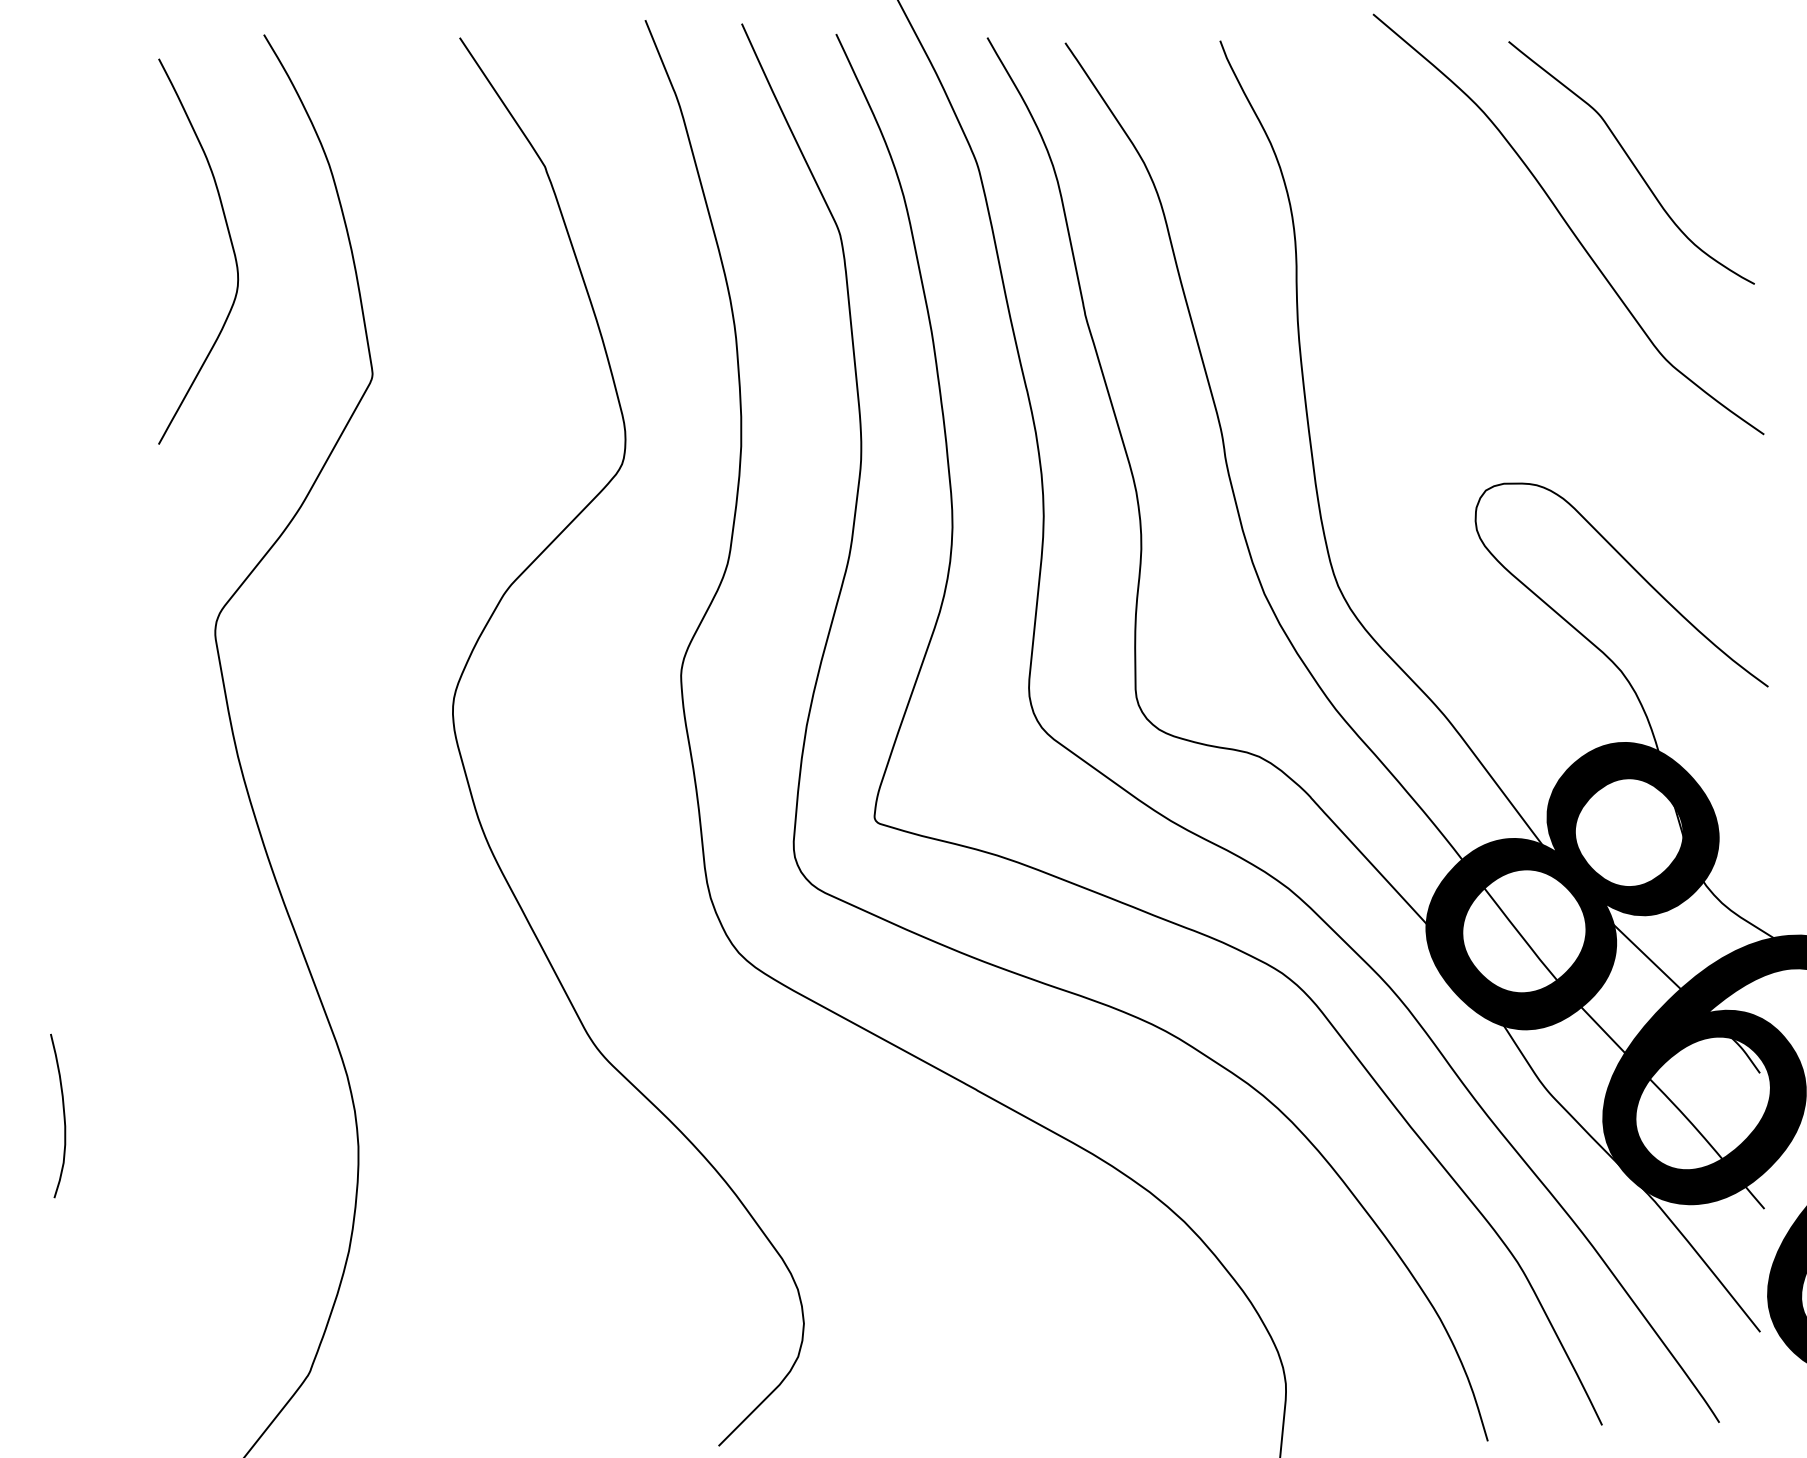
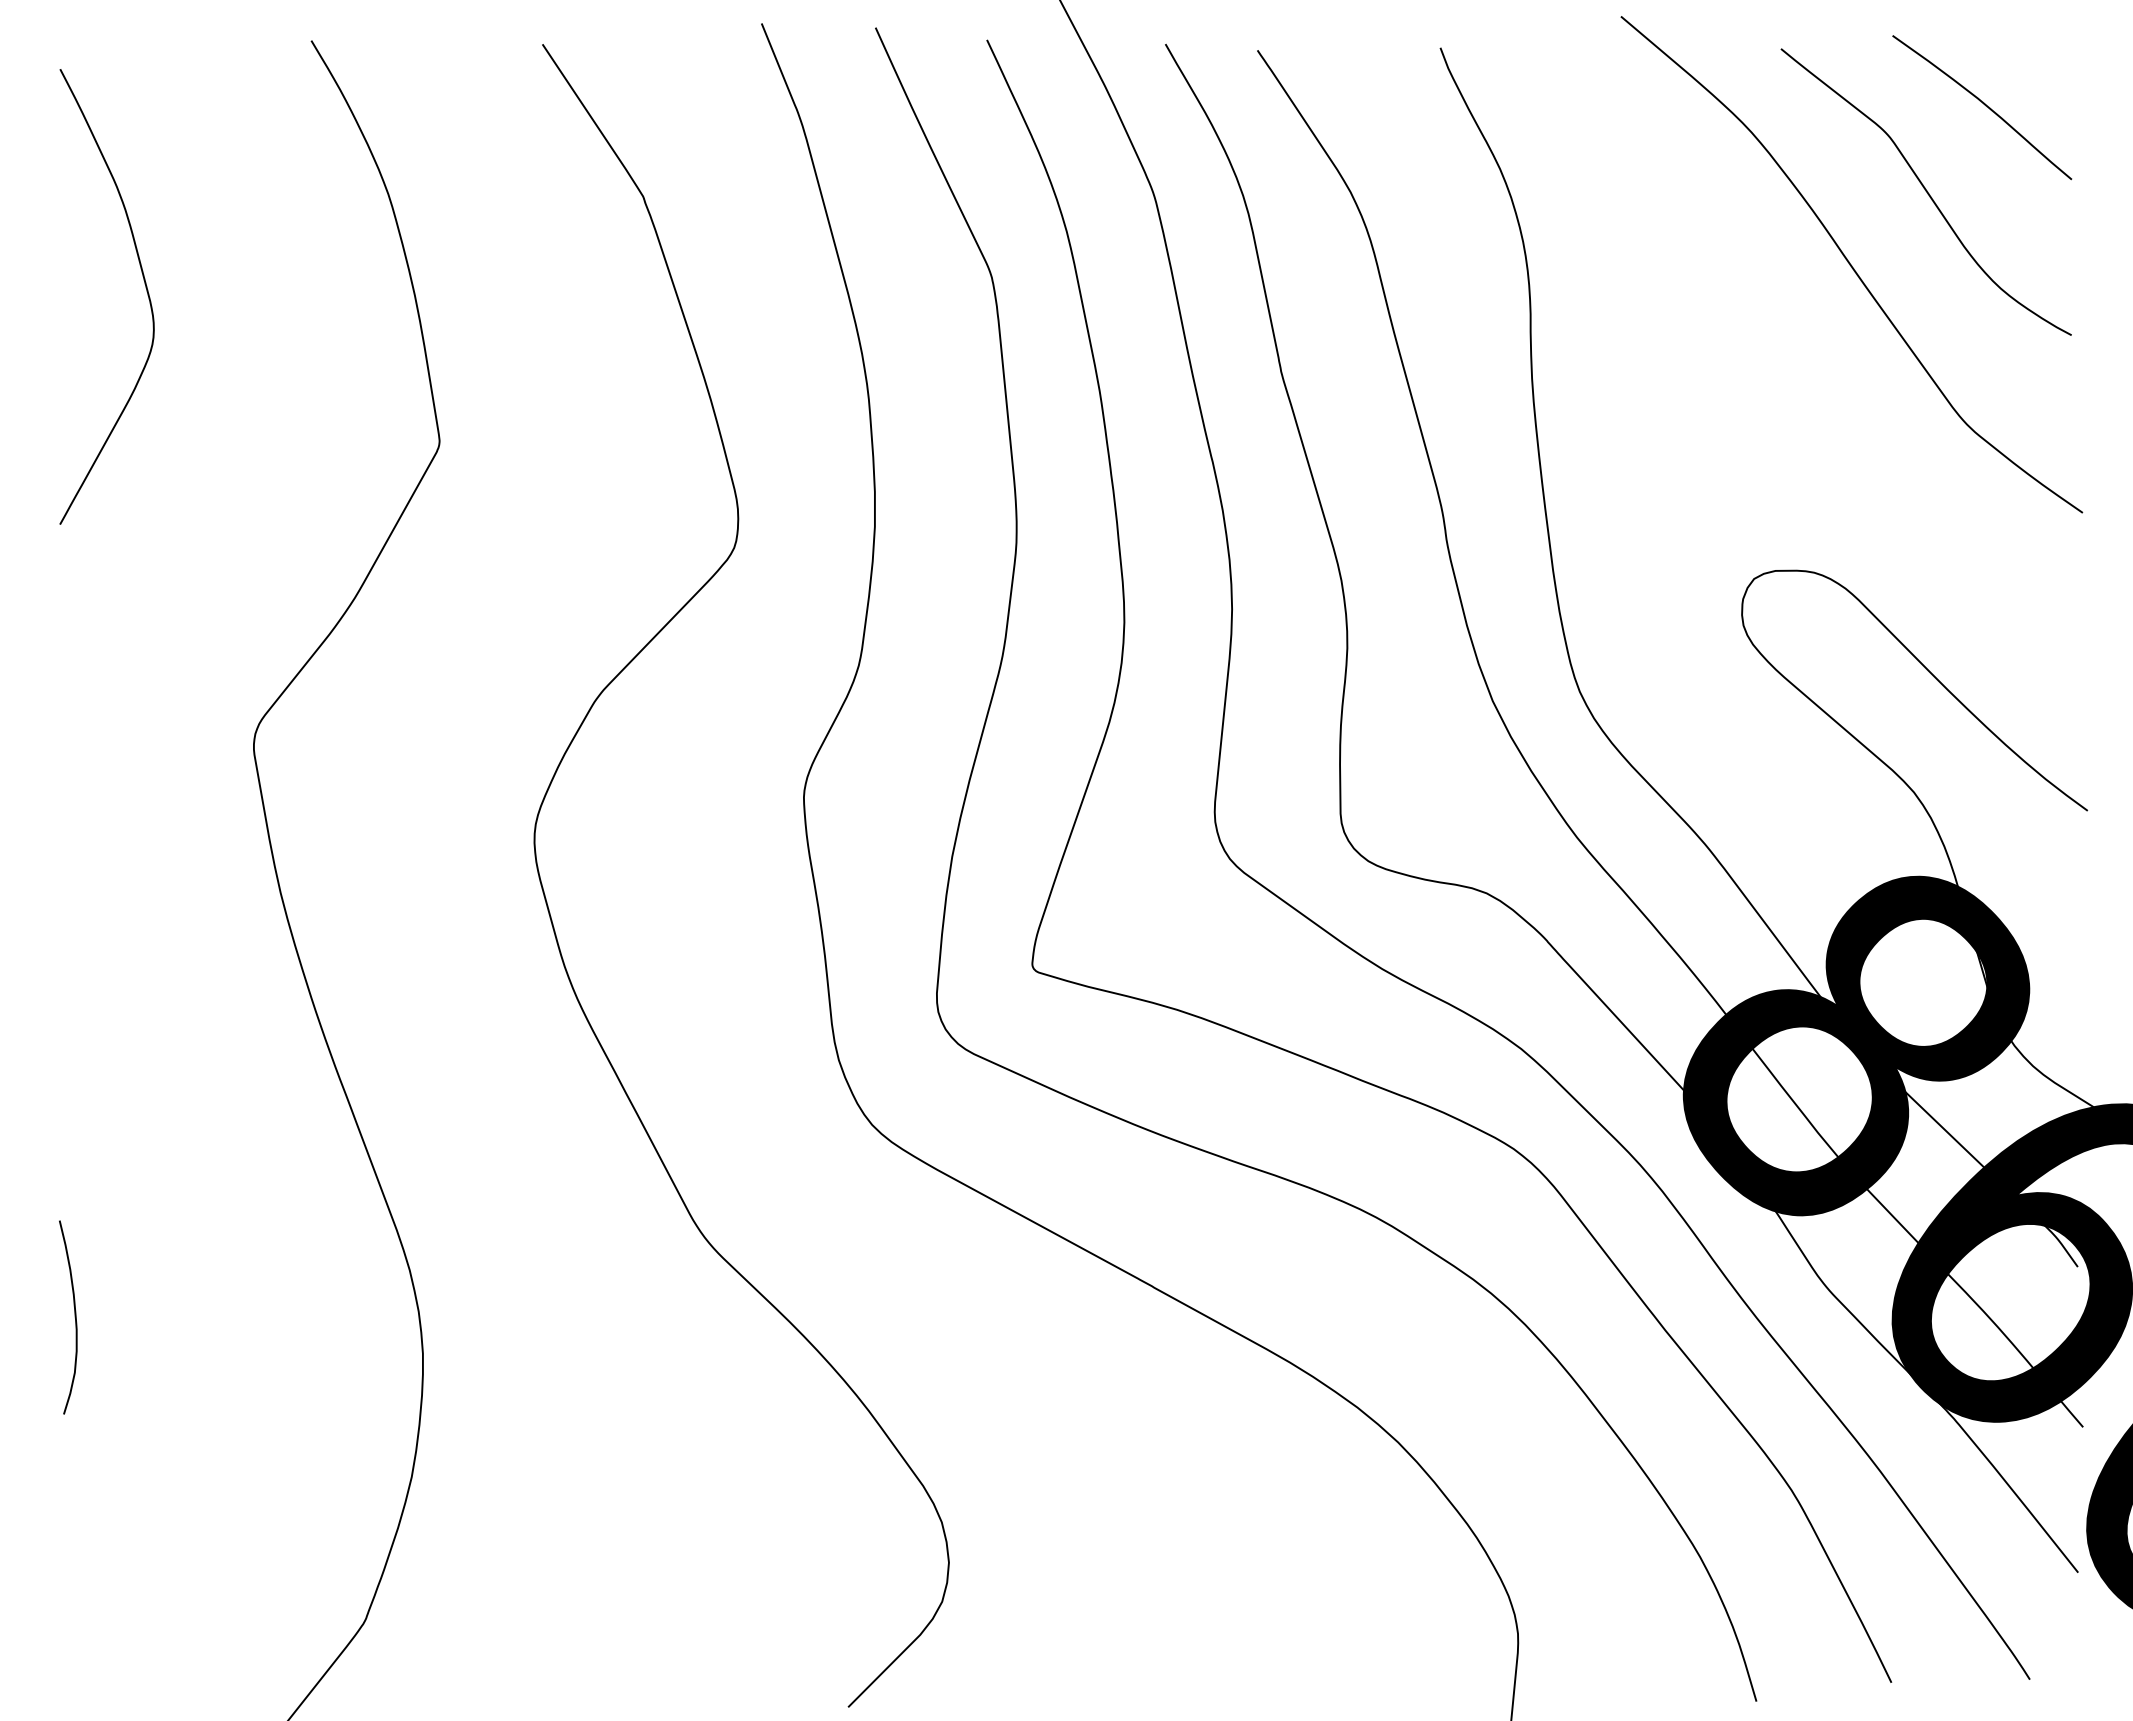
curve: (1680, 89) -> (1984, 105), added
curve: (231, 244) -> (145, 288), moved

